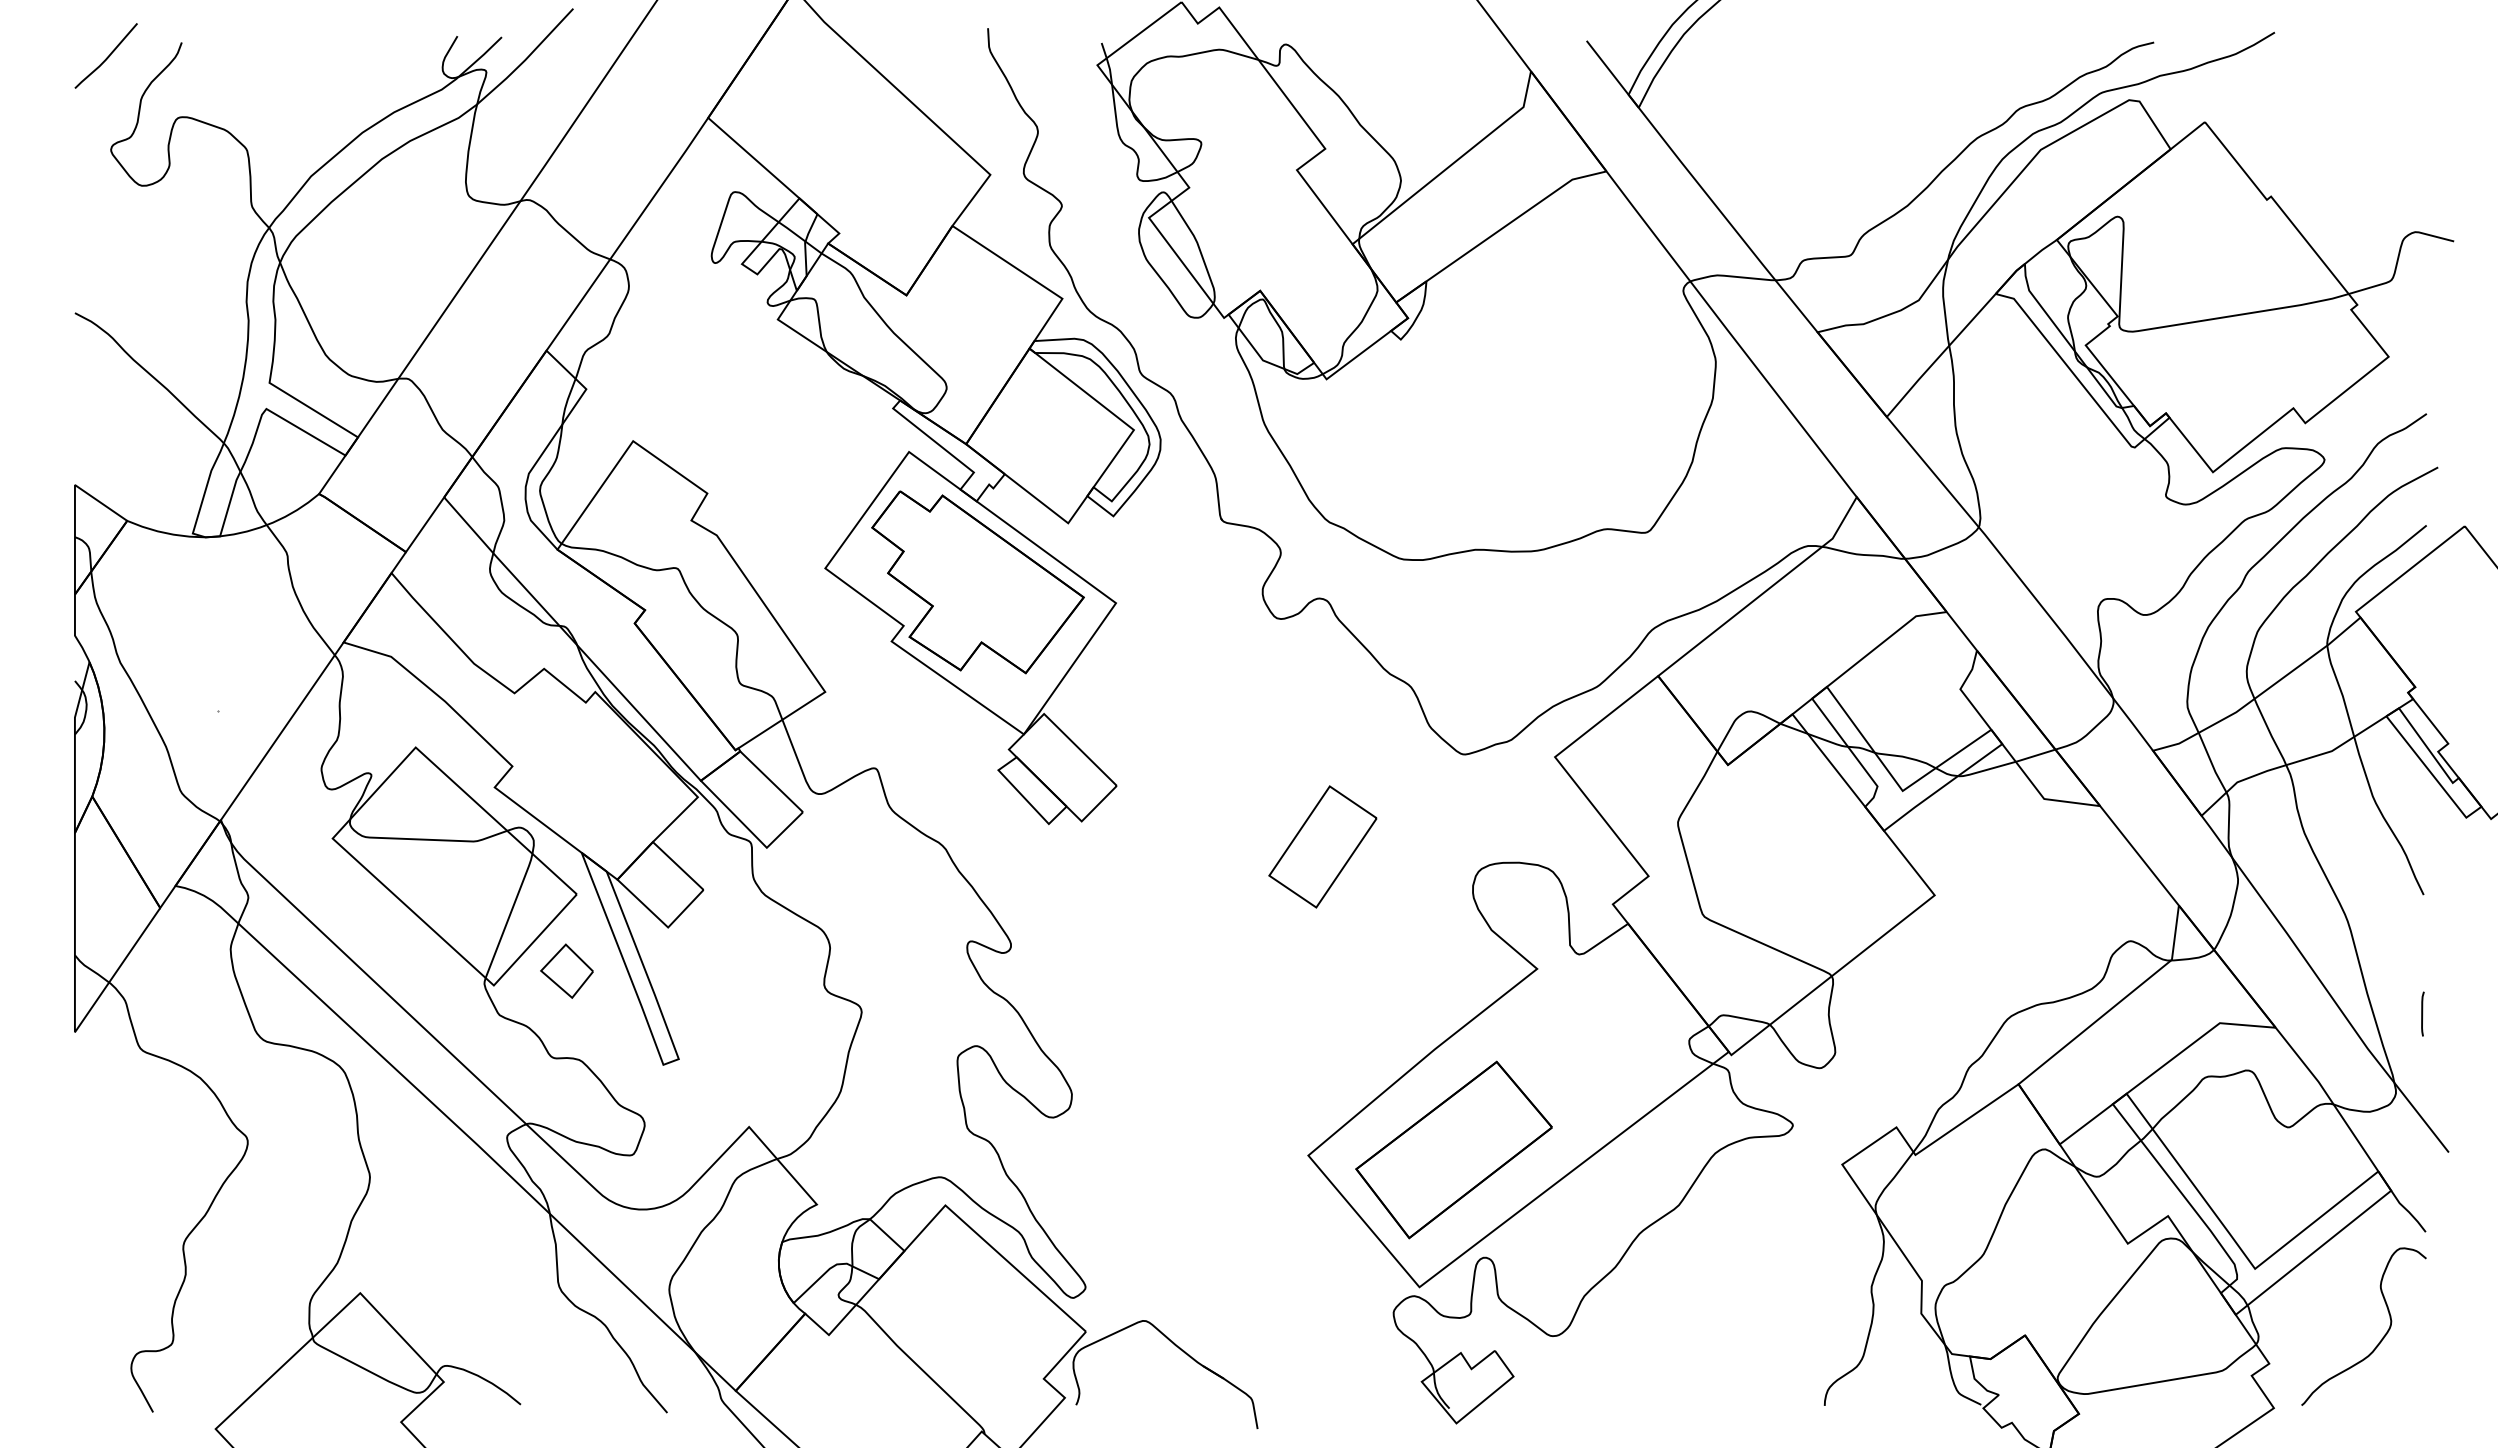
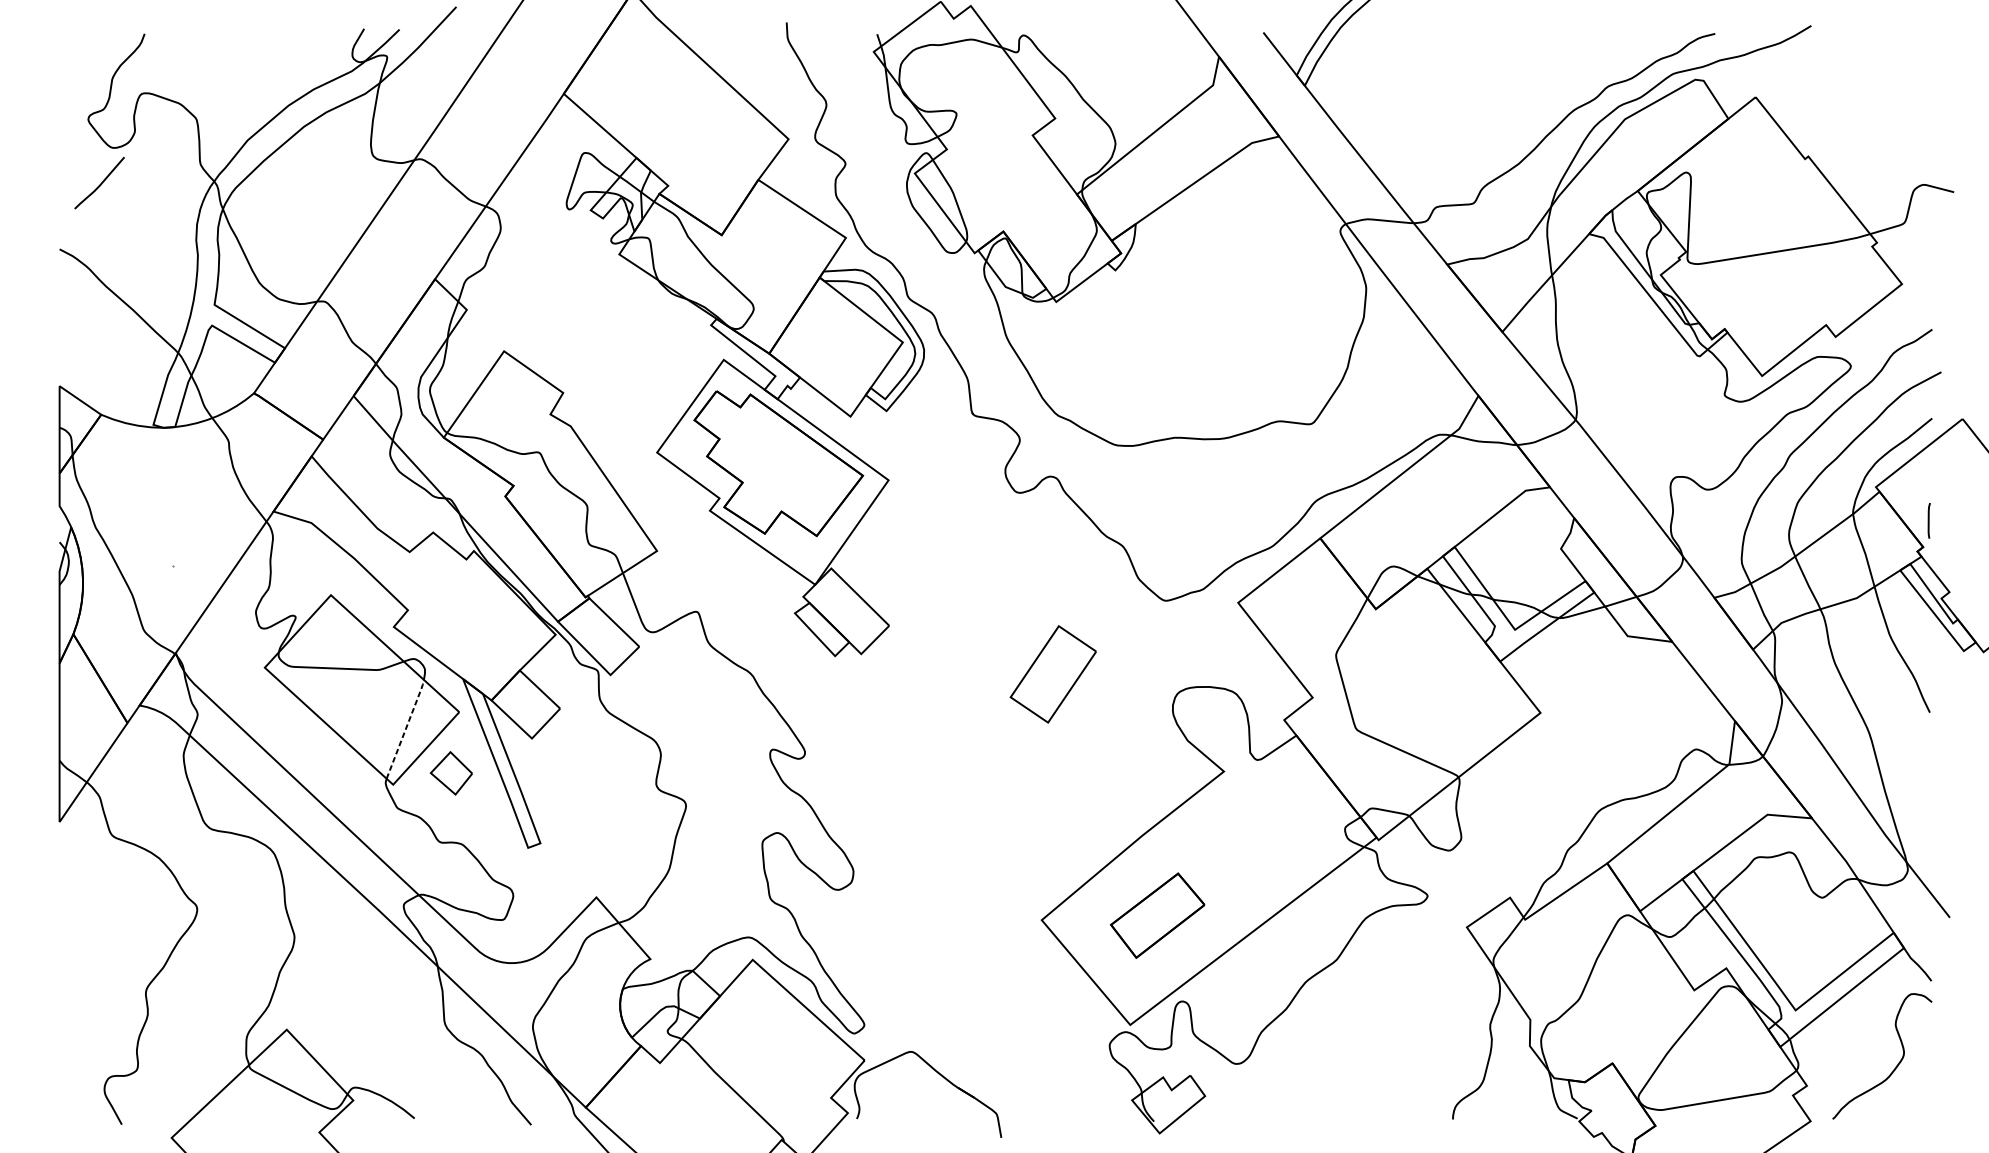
curve: (107, 56) -> (100, 183), moved
line: (510, 914) -> (406, 728), solid -> dashed
line: (2422, 1013) -> (1928, 520), moved
part: (1453, 1149) -> (1157, 915), size x0.6

